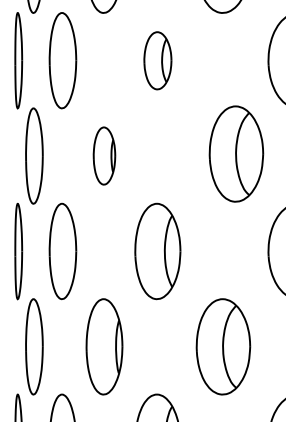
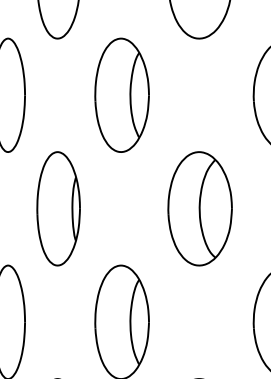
part: (157, 60) -> (121, 95), size x1.67
part: (236, 153) -> (200, 208), moved
part: (104, 155) -> (58, 208), size x1.67

